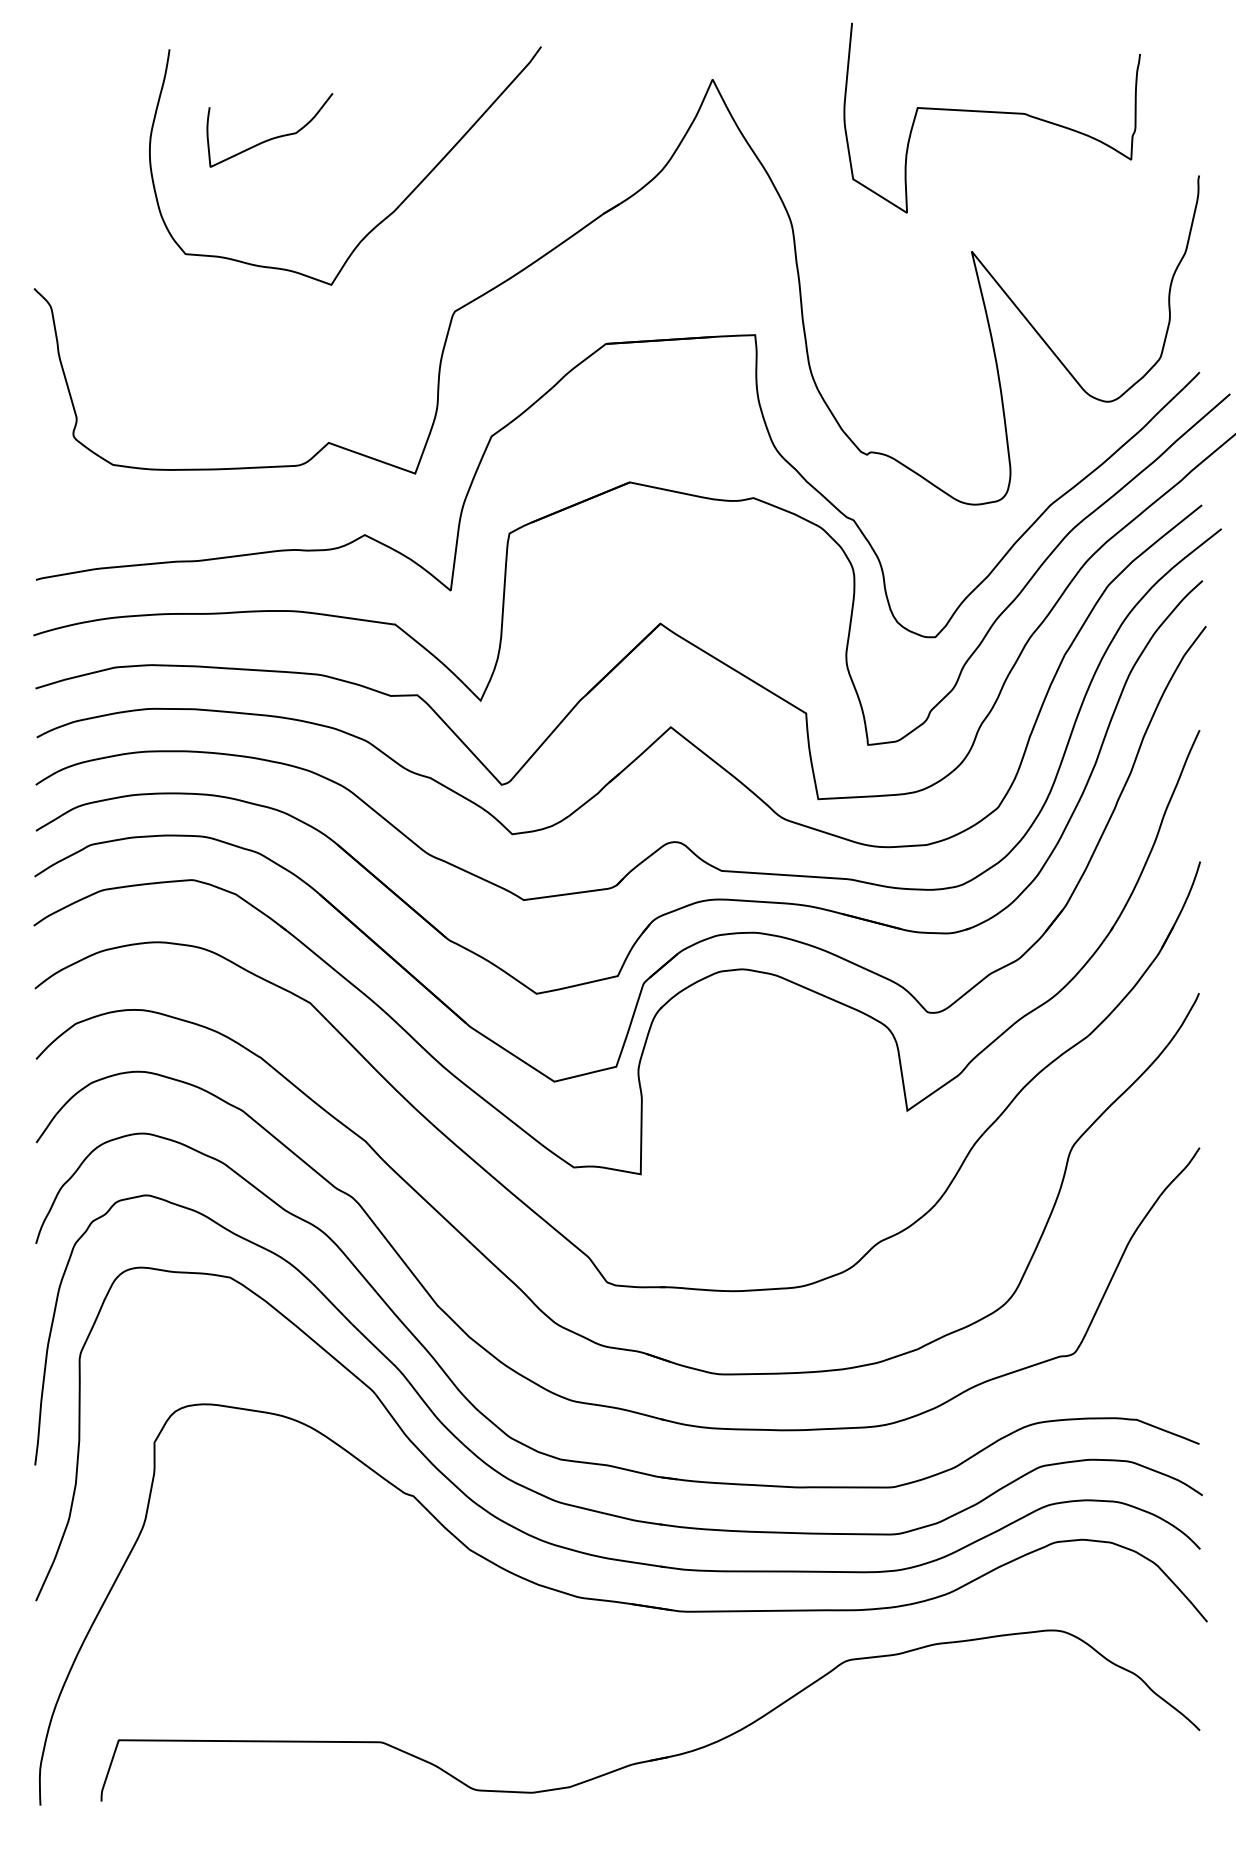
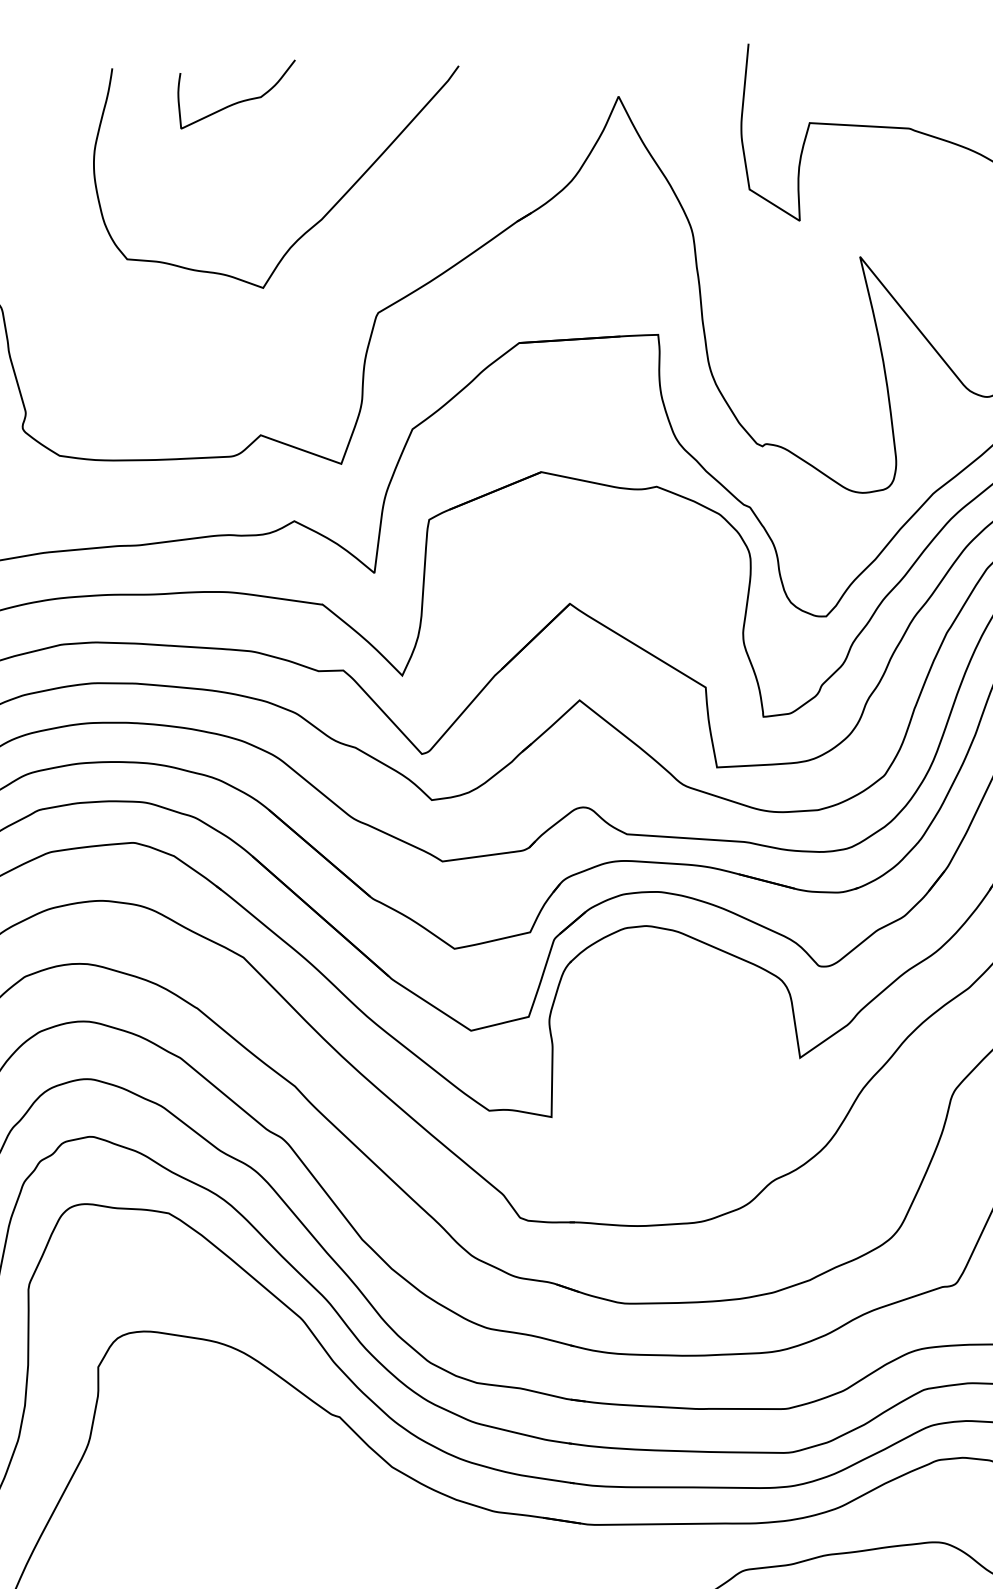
curve: (272, 137) -> (239, 101), moved

